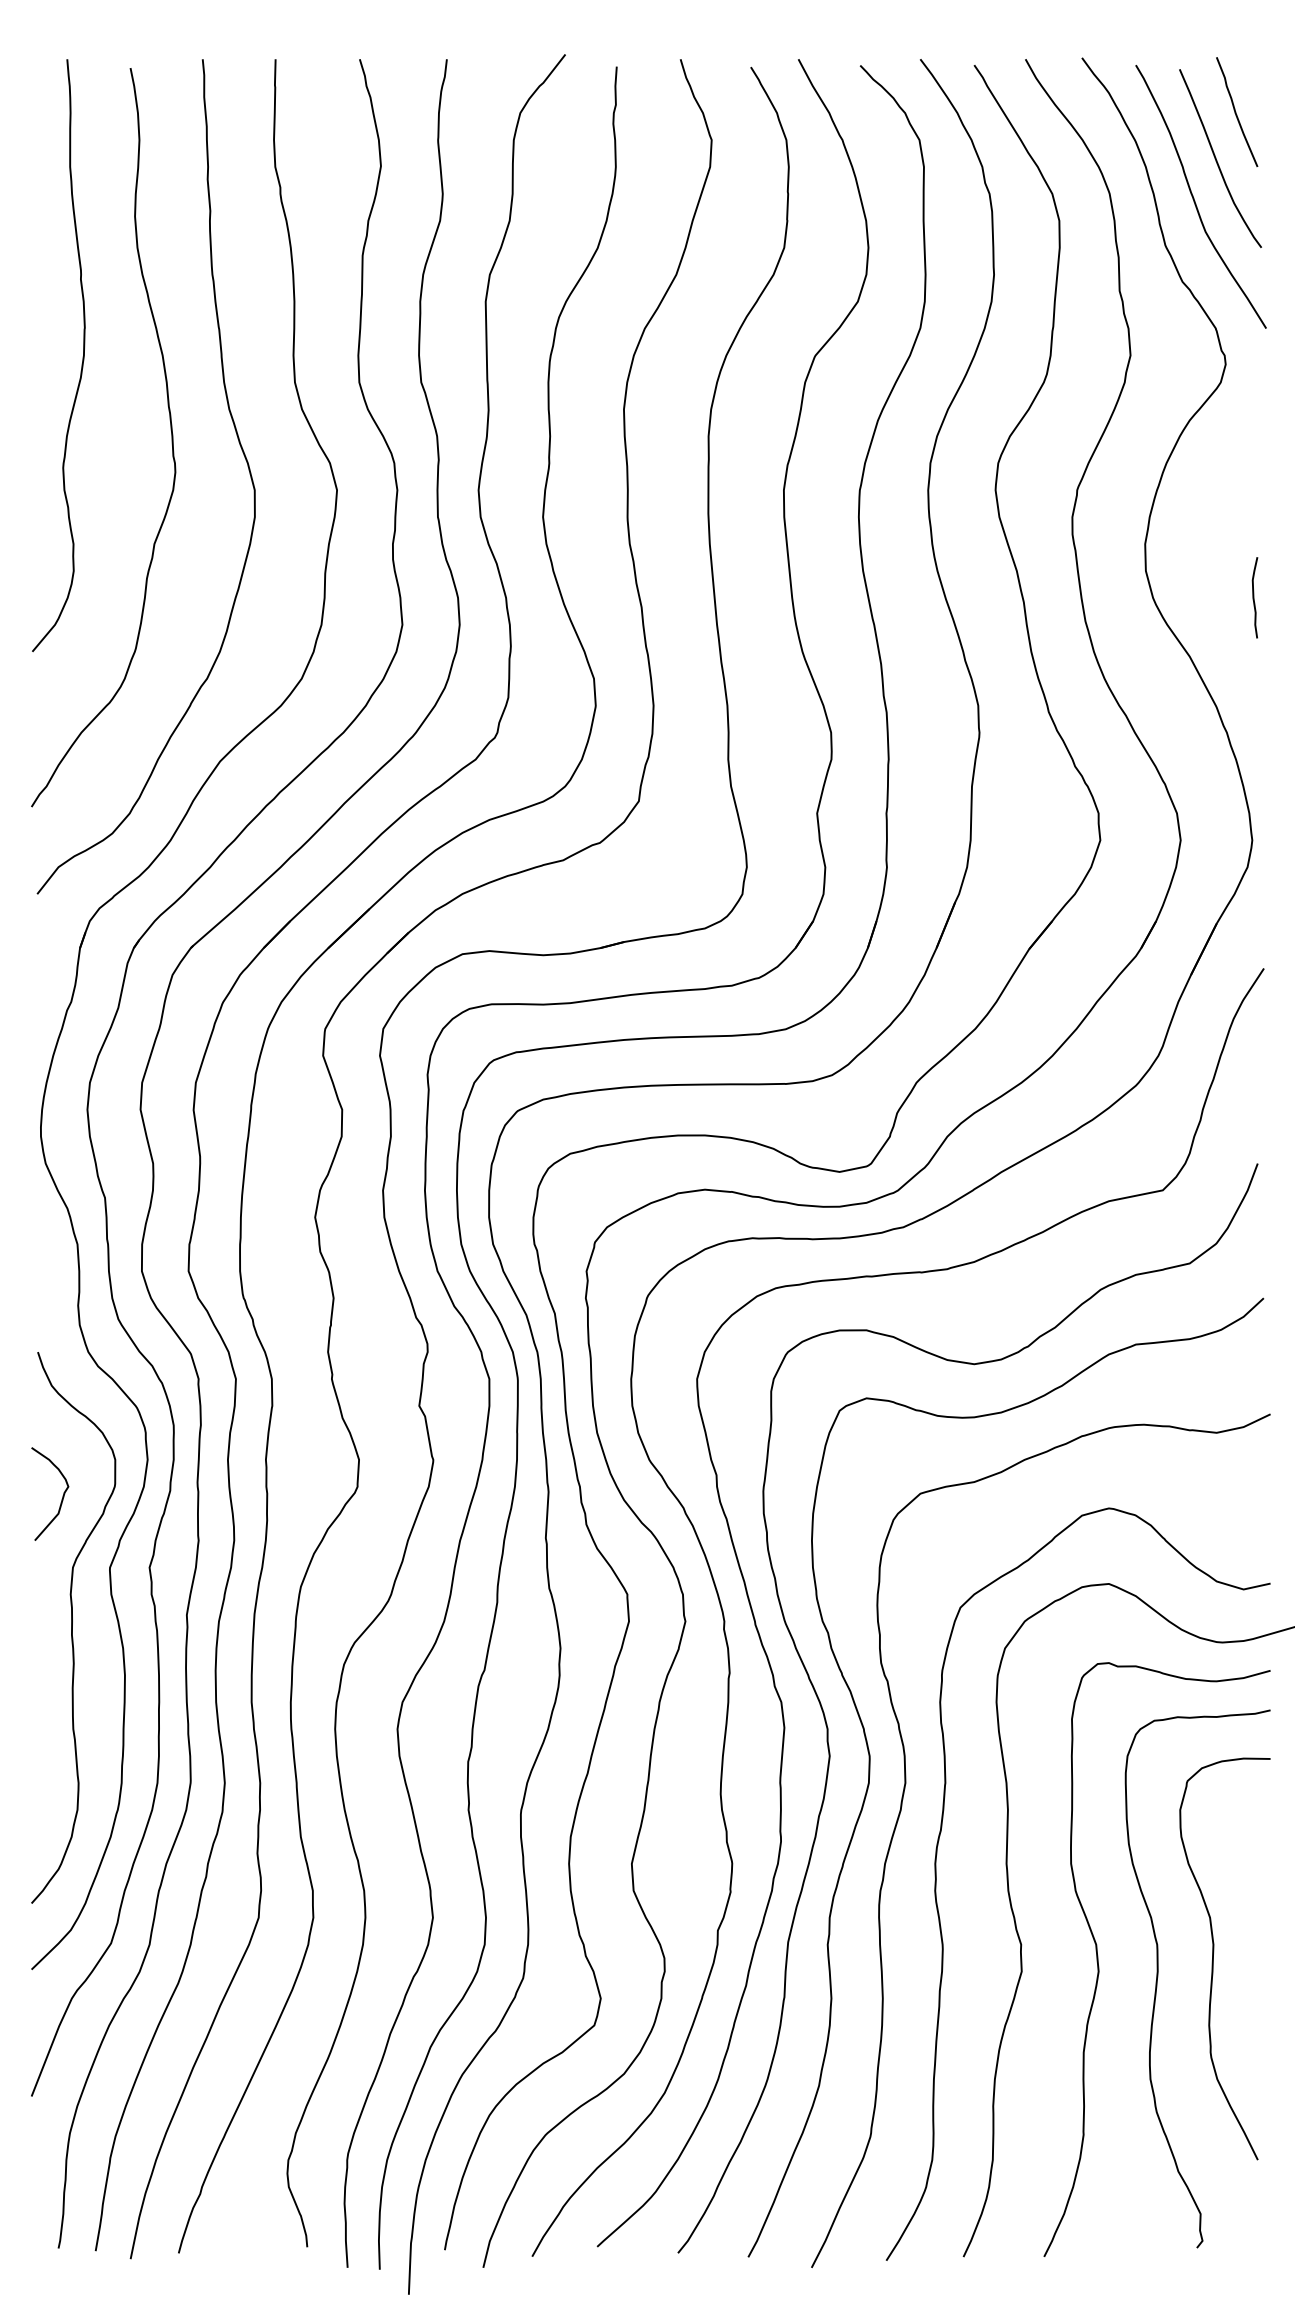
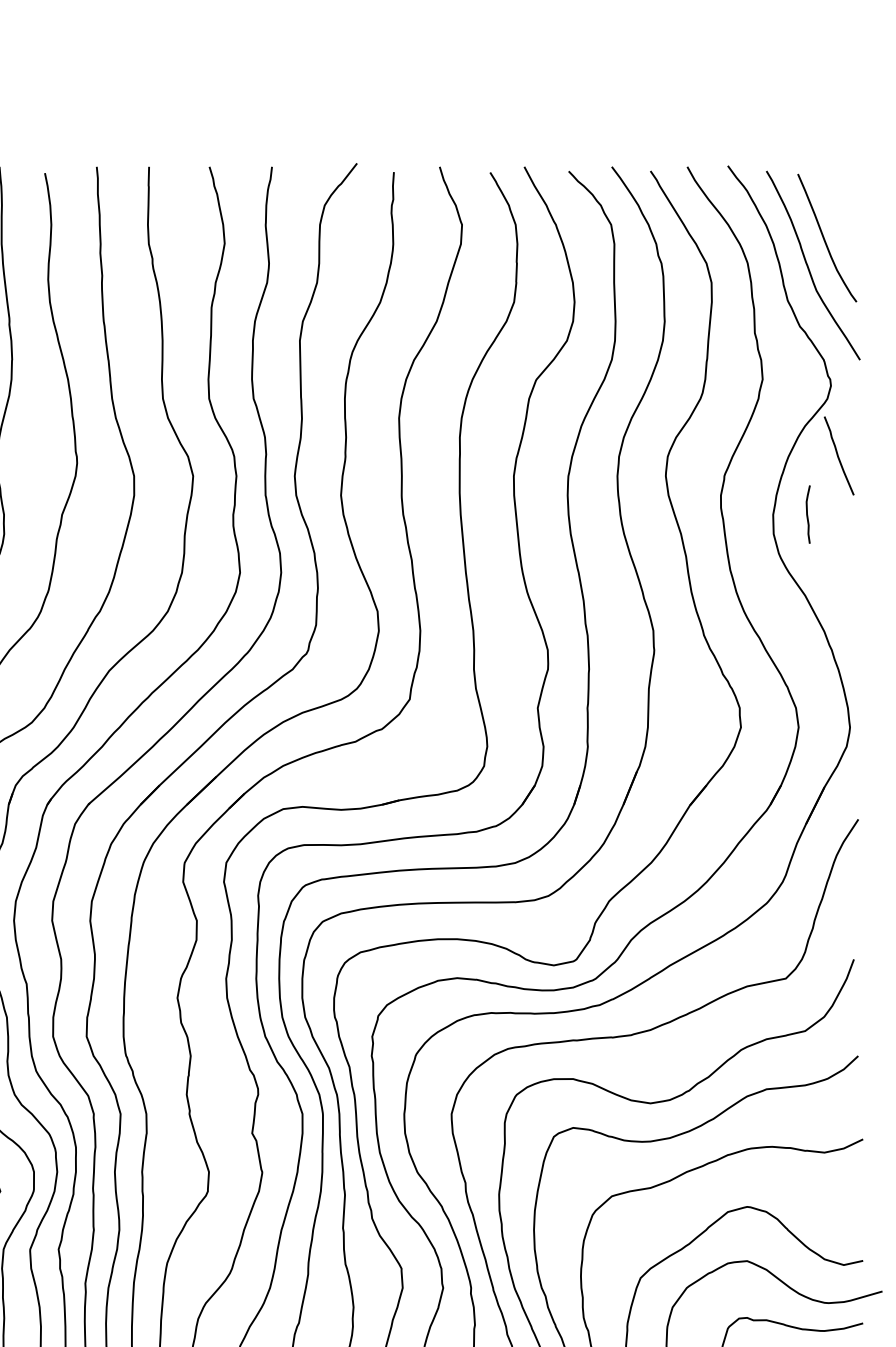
curve: (1236, 111) -> (838, 455), moved
curve: (1254, 597) -> (807, 514), moved

